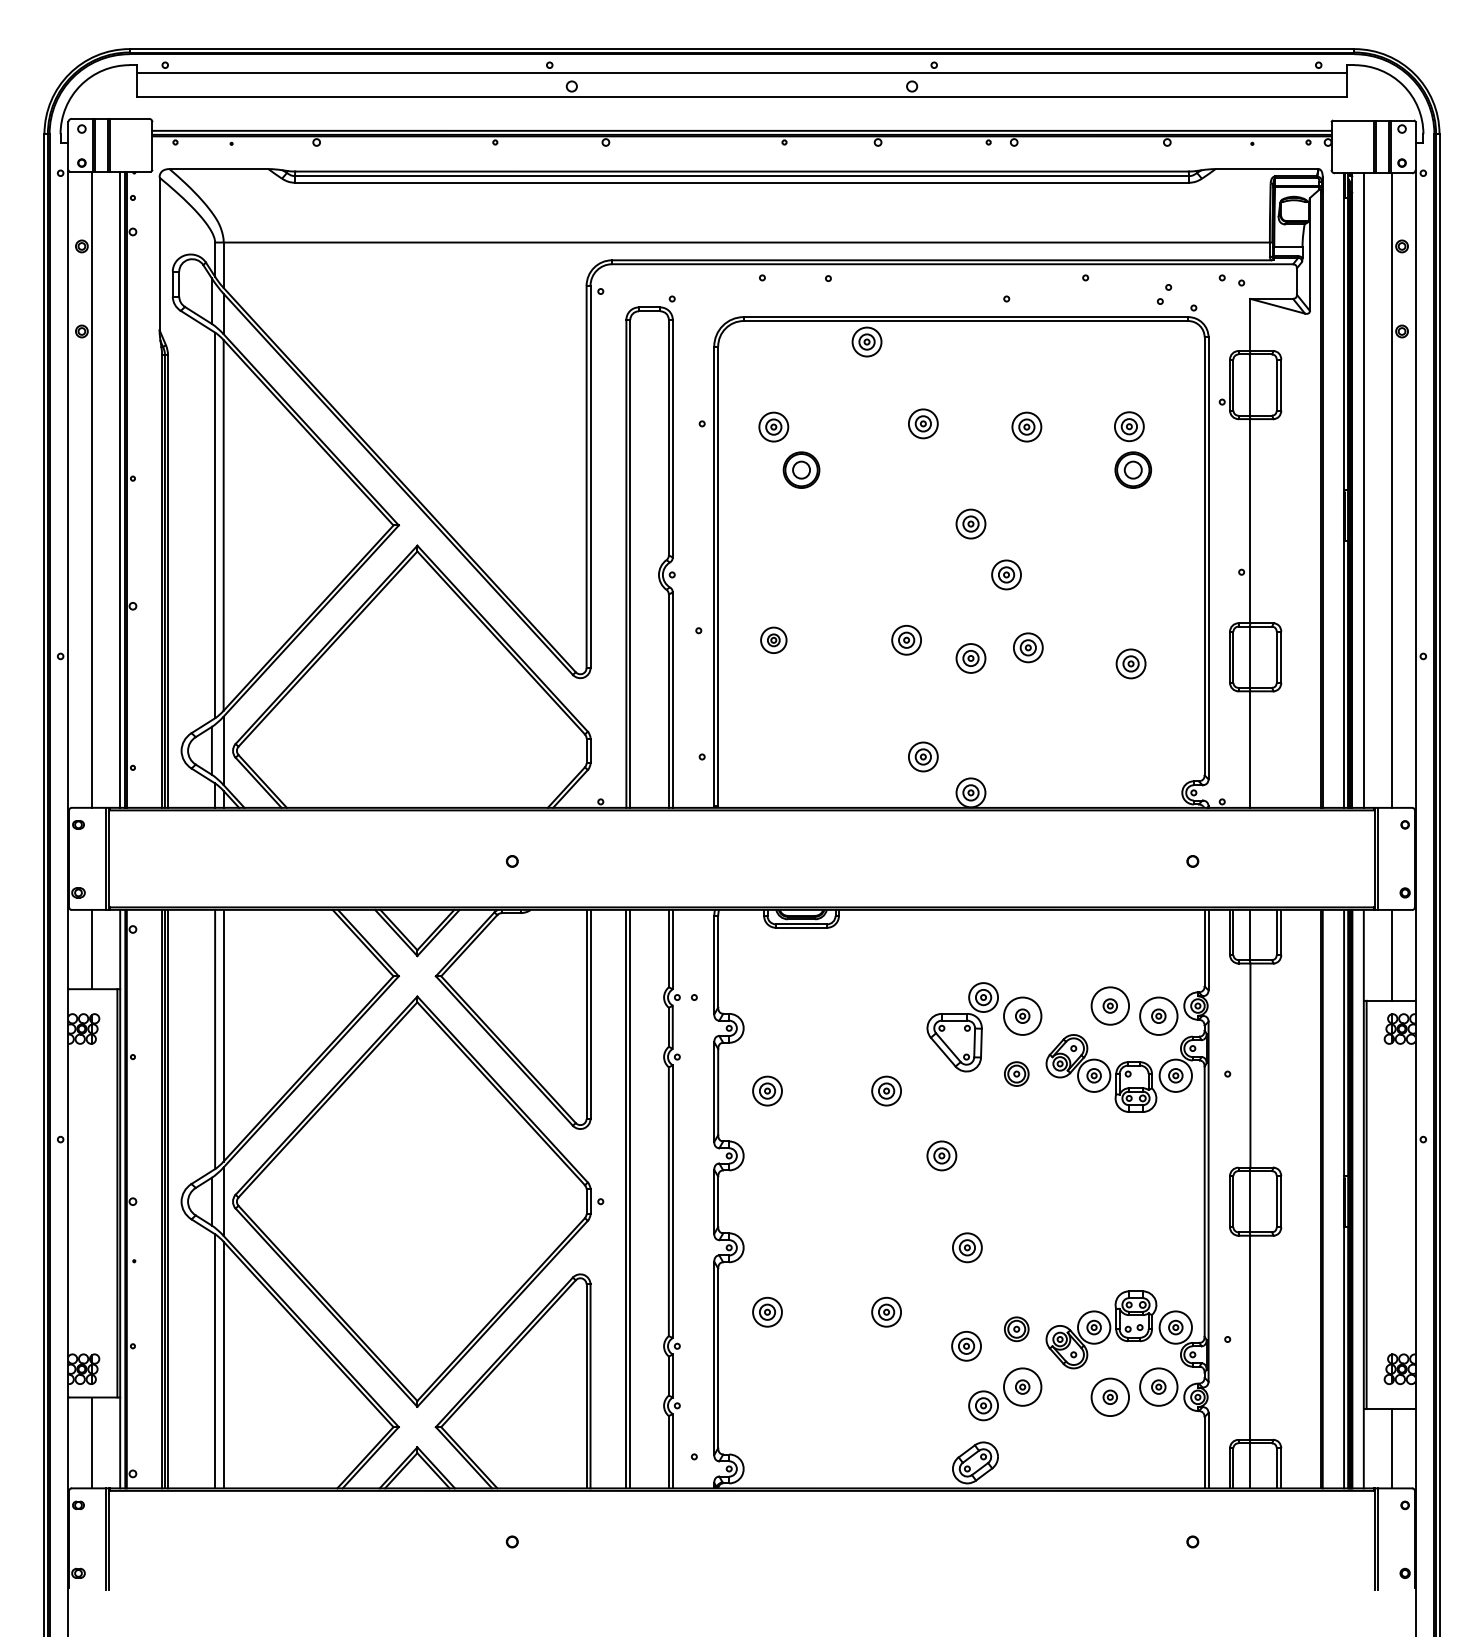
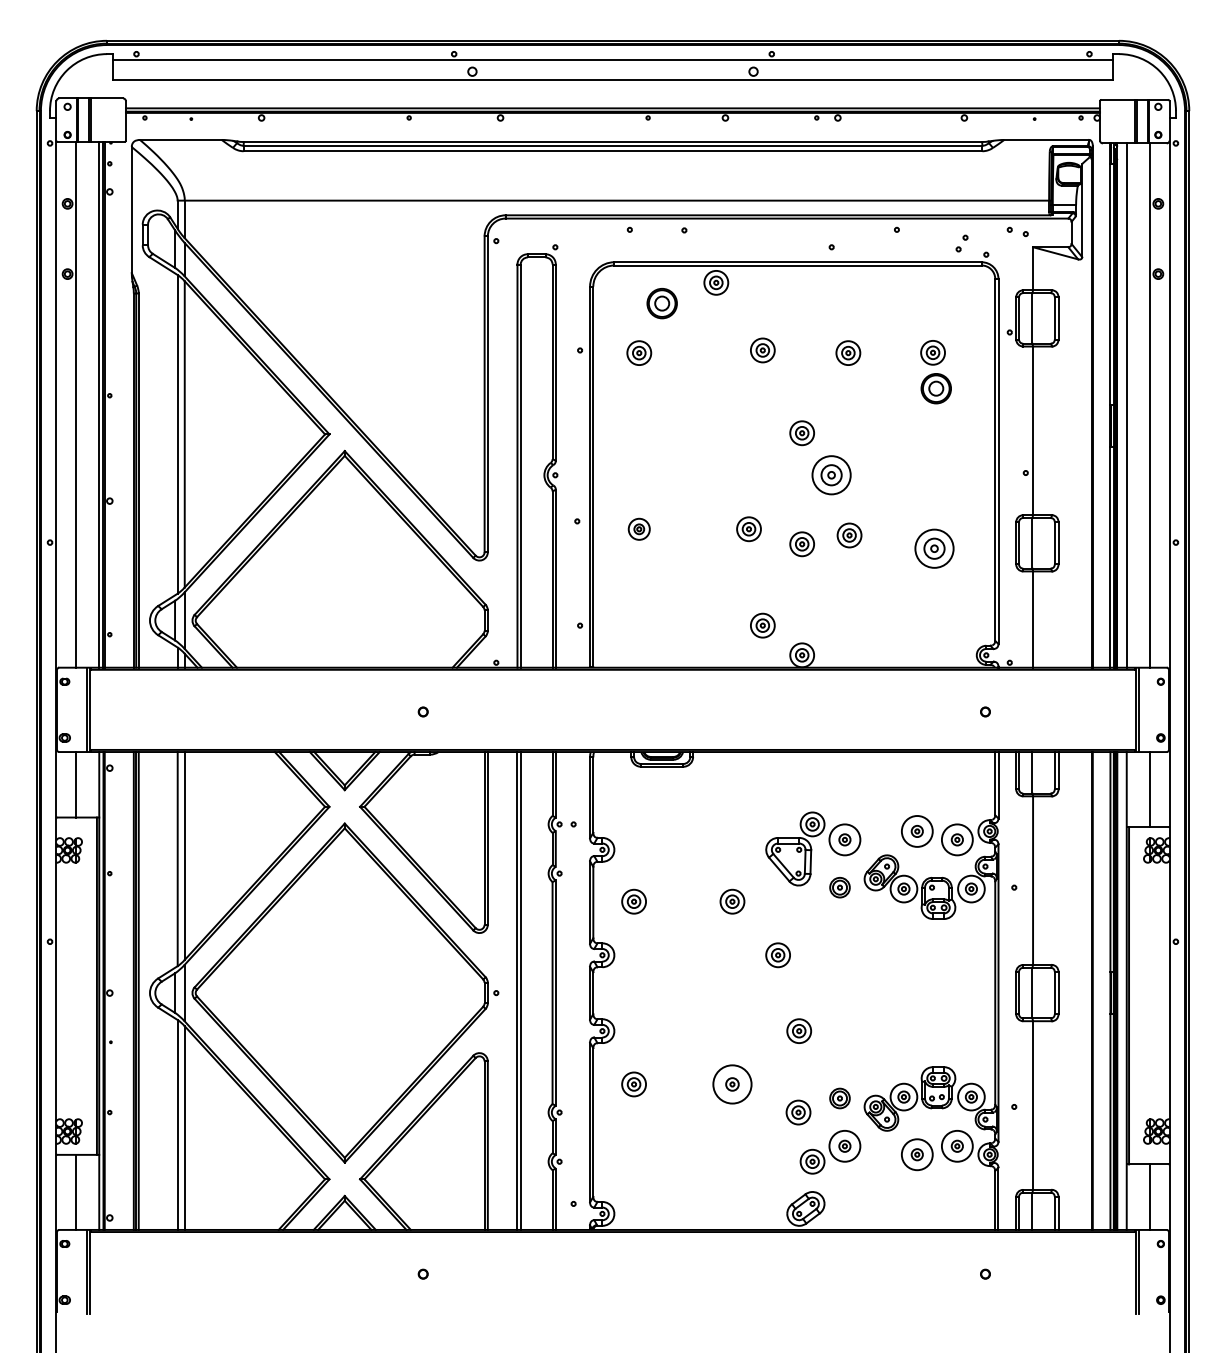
part: (801, 469) -> (662, 303), moved
part: (1006, 574) -> (831, 474), size x1.6
part: (1130, 663) -> (933, 548), size x1.6
circle: (886, 1311) -> (732, 1083), size x1.6

